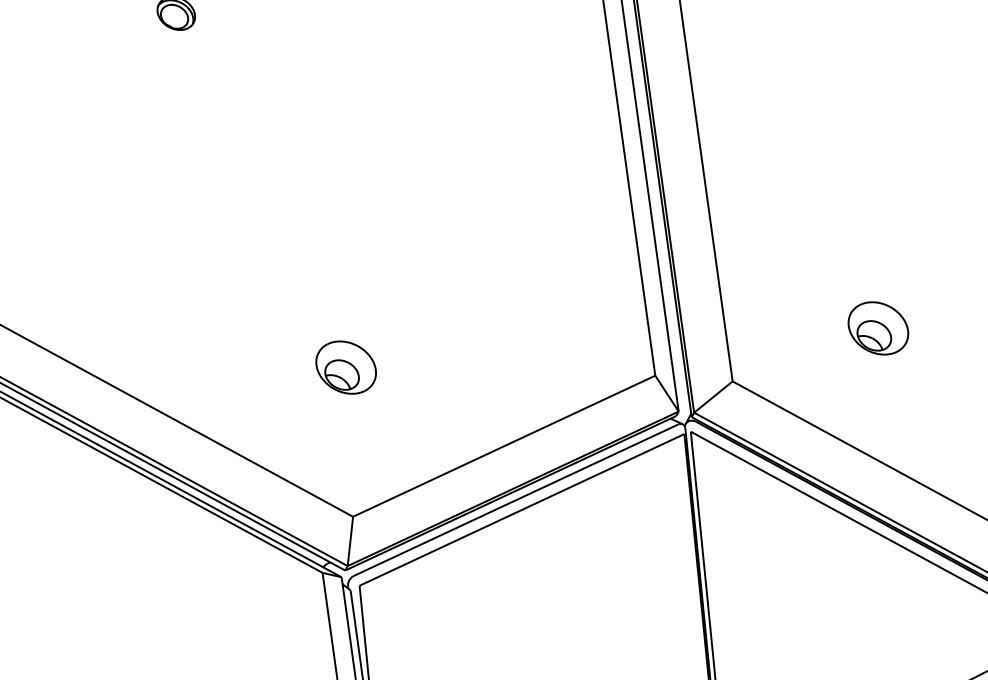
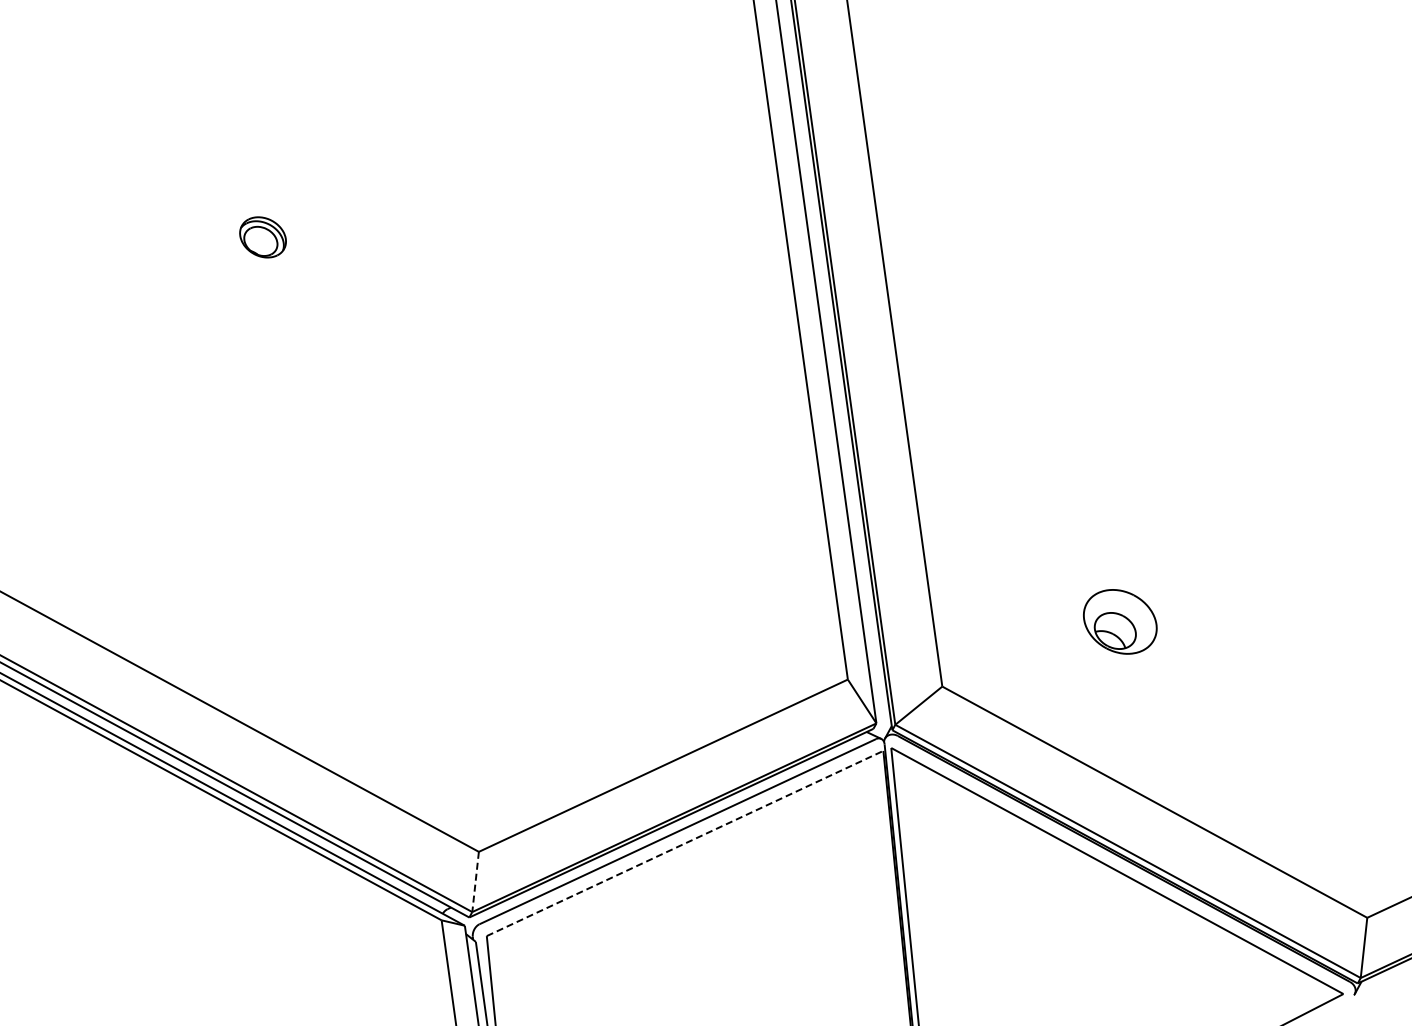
part: (346, 367) -> (470, 669), removed
line: (522, 509) -> (685, 843), solid -> dashed
line: (350, 541) -> (475, 882), solid -> dashed

